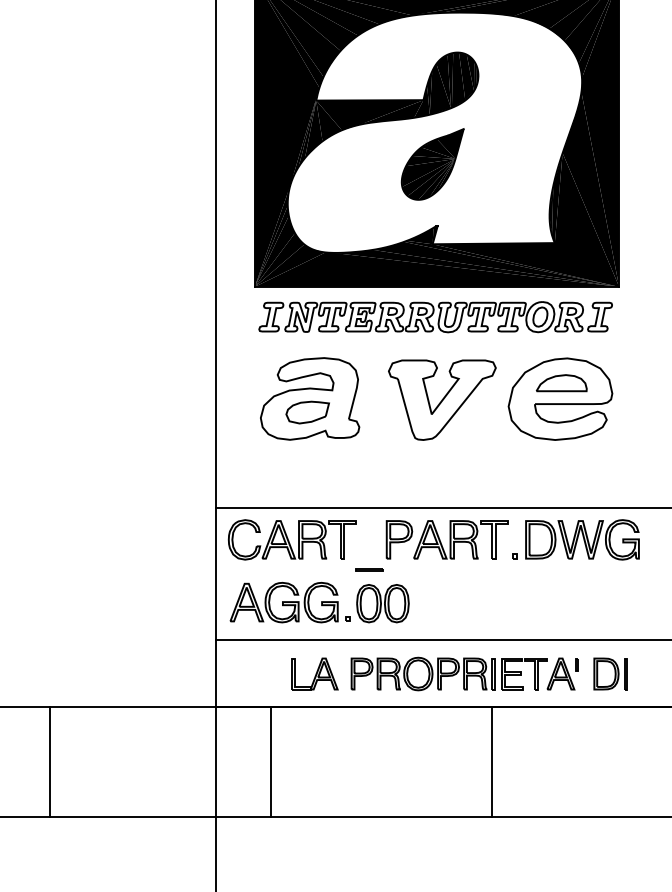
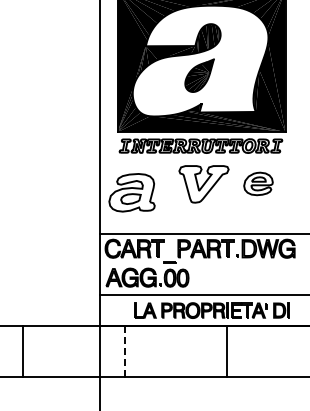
part: (308, 398) -> (131, 192), moved
part: (560, 398) -> (258, 183), size x0.6
line: (272, 760) -> (125, 350), solid -> dashed

